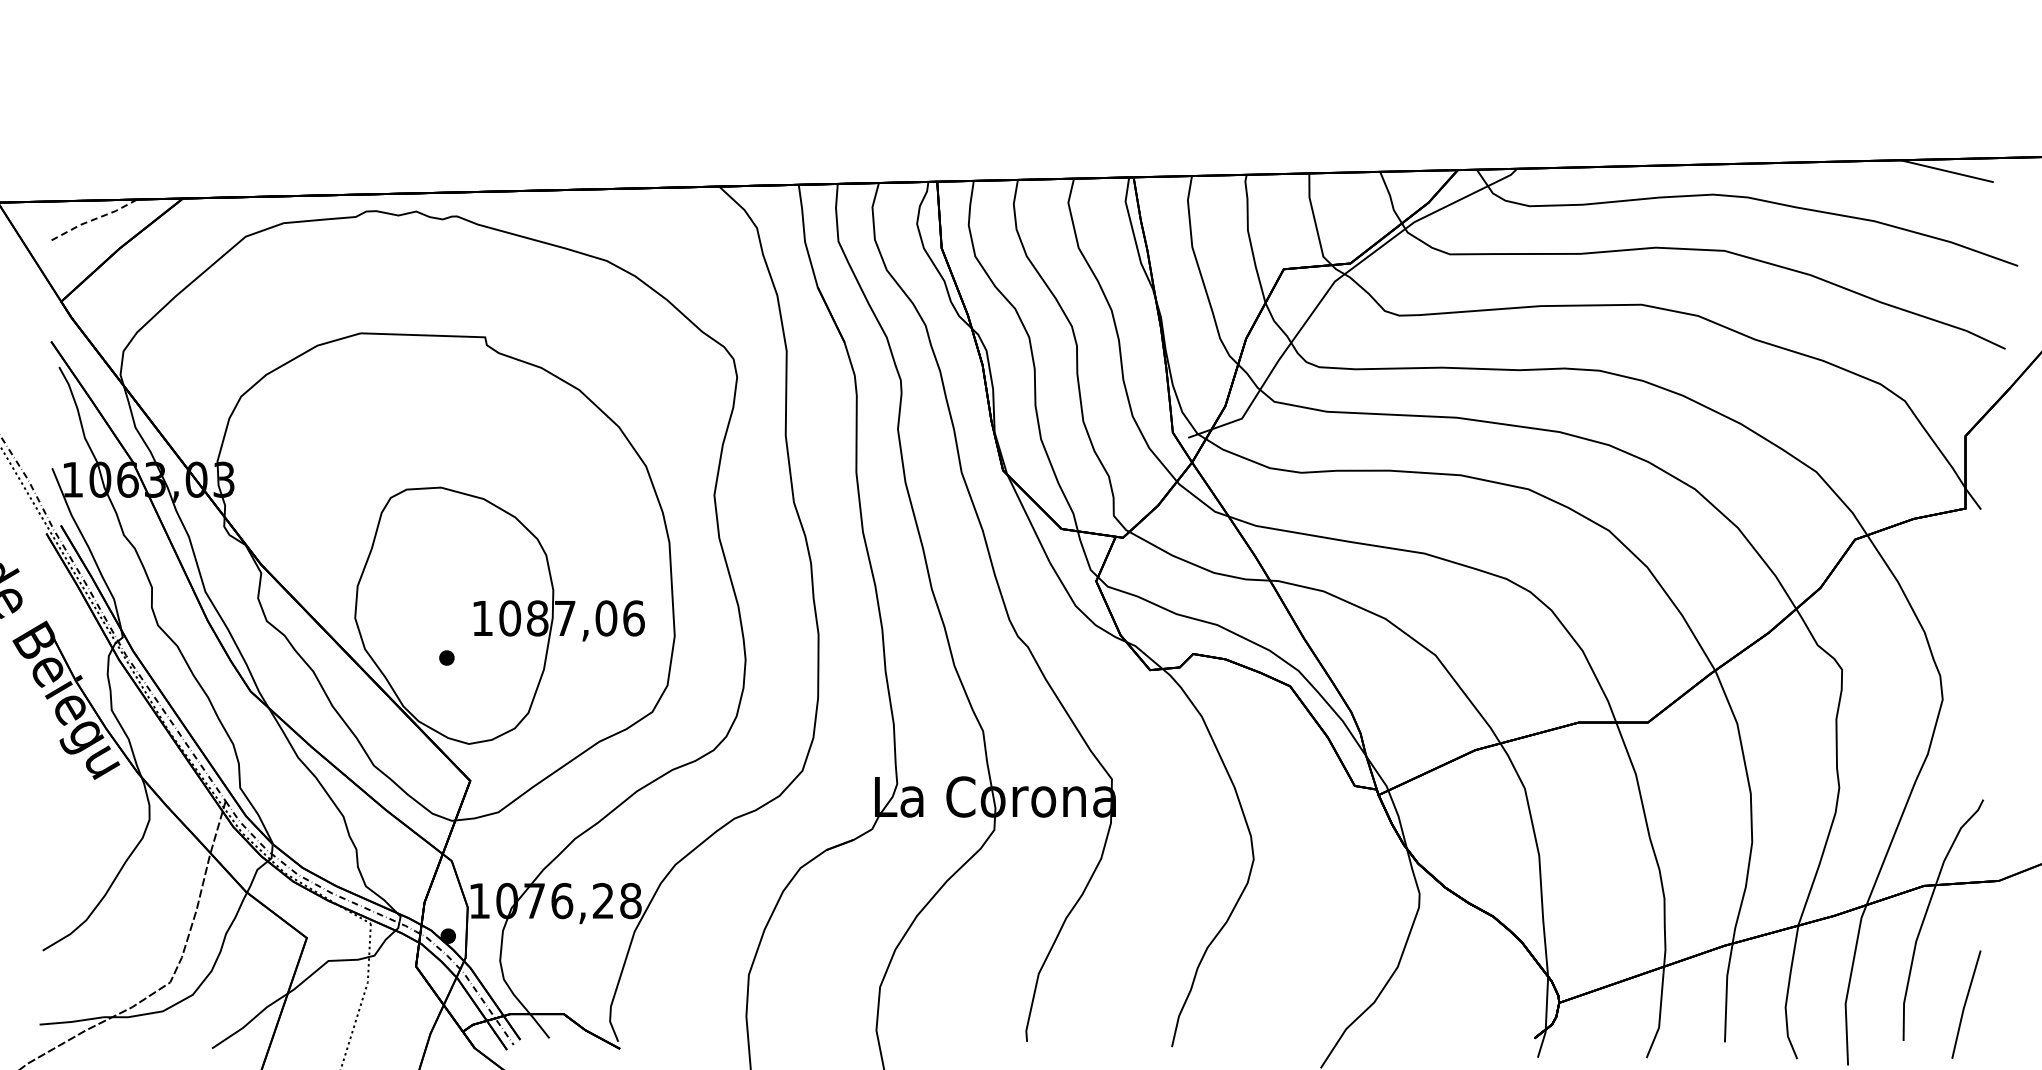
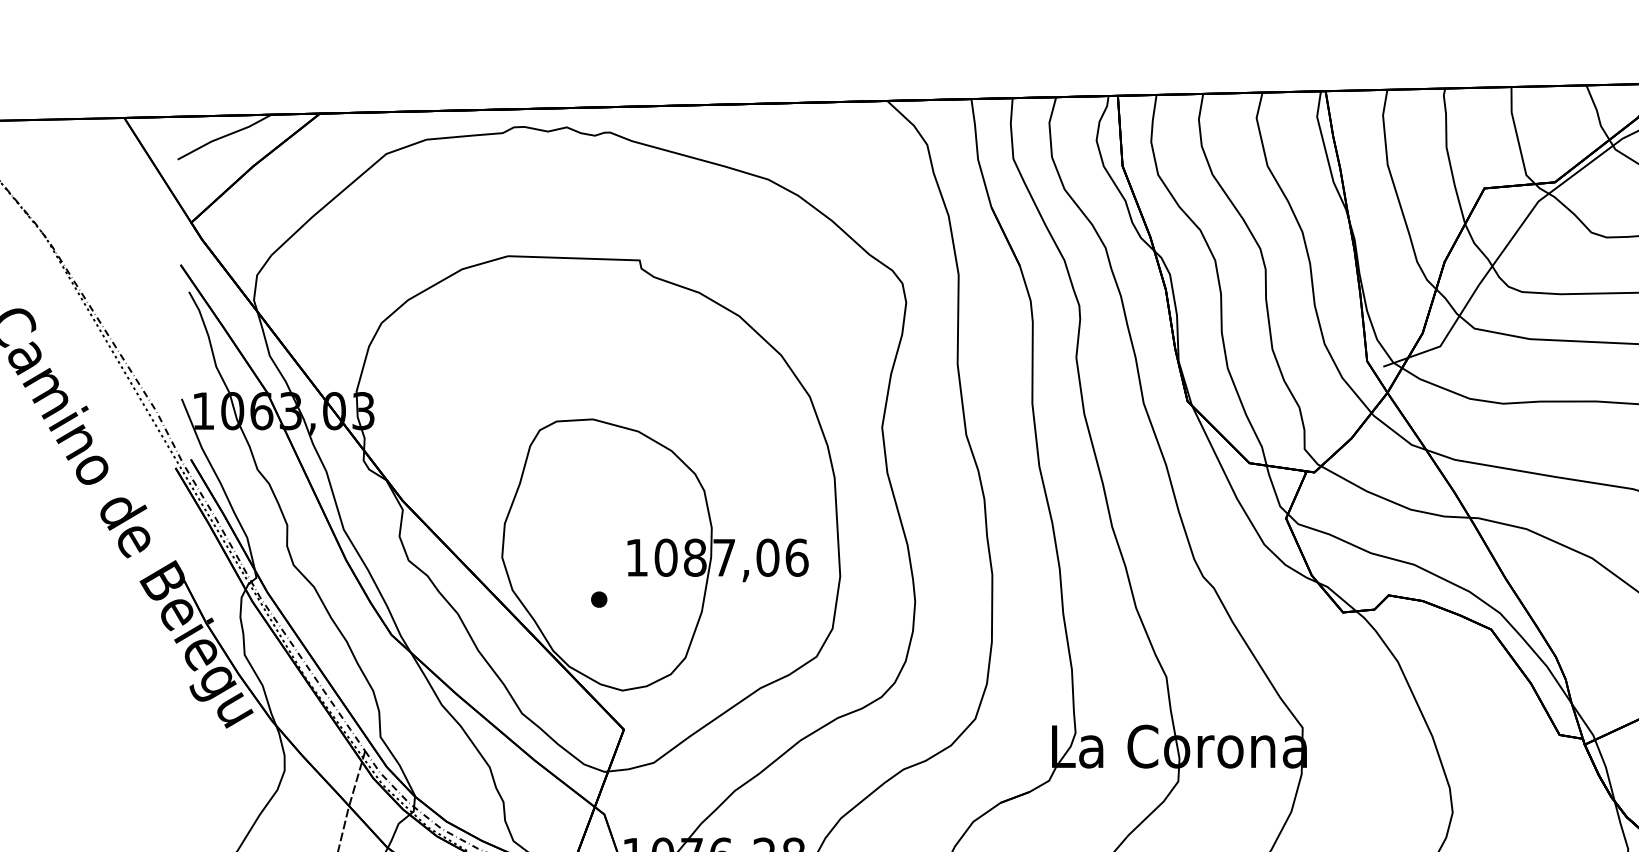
line: (92, 220) -> (224, 136), dashed -> solid

